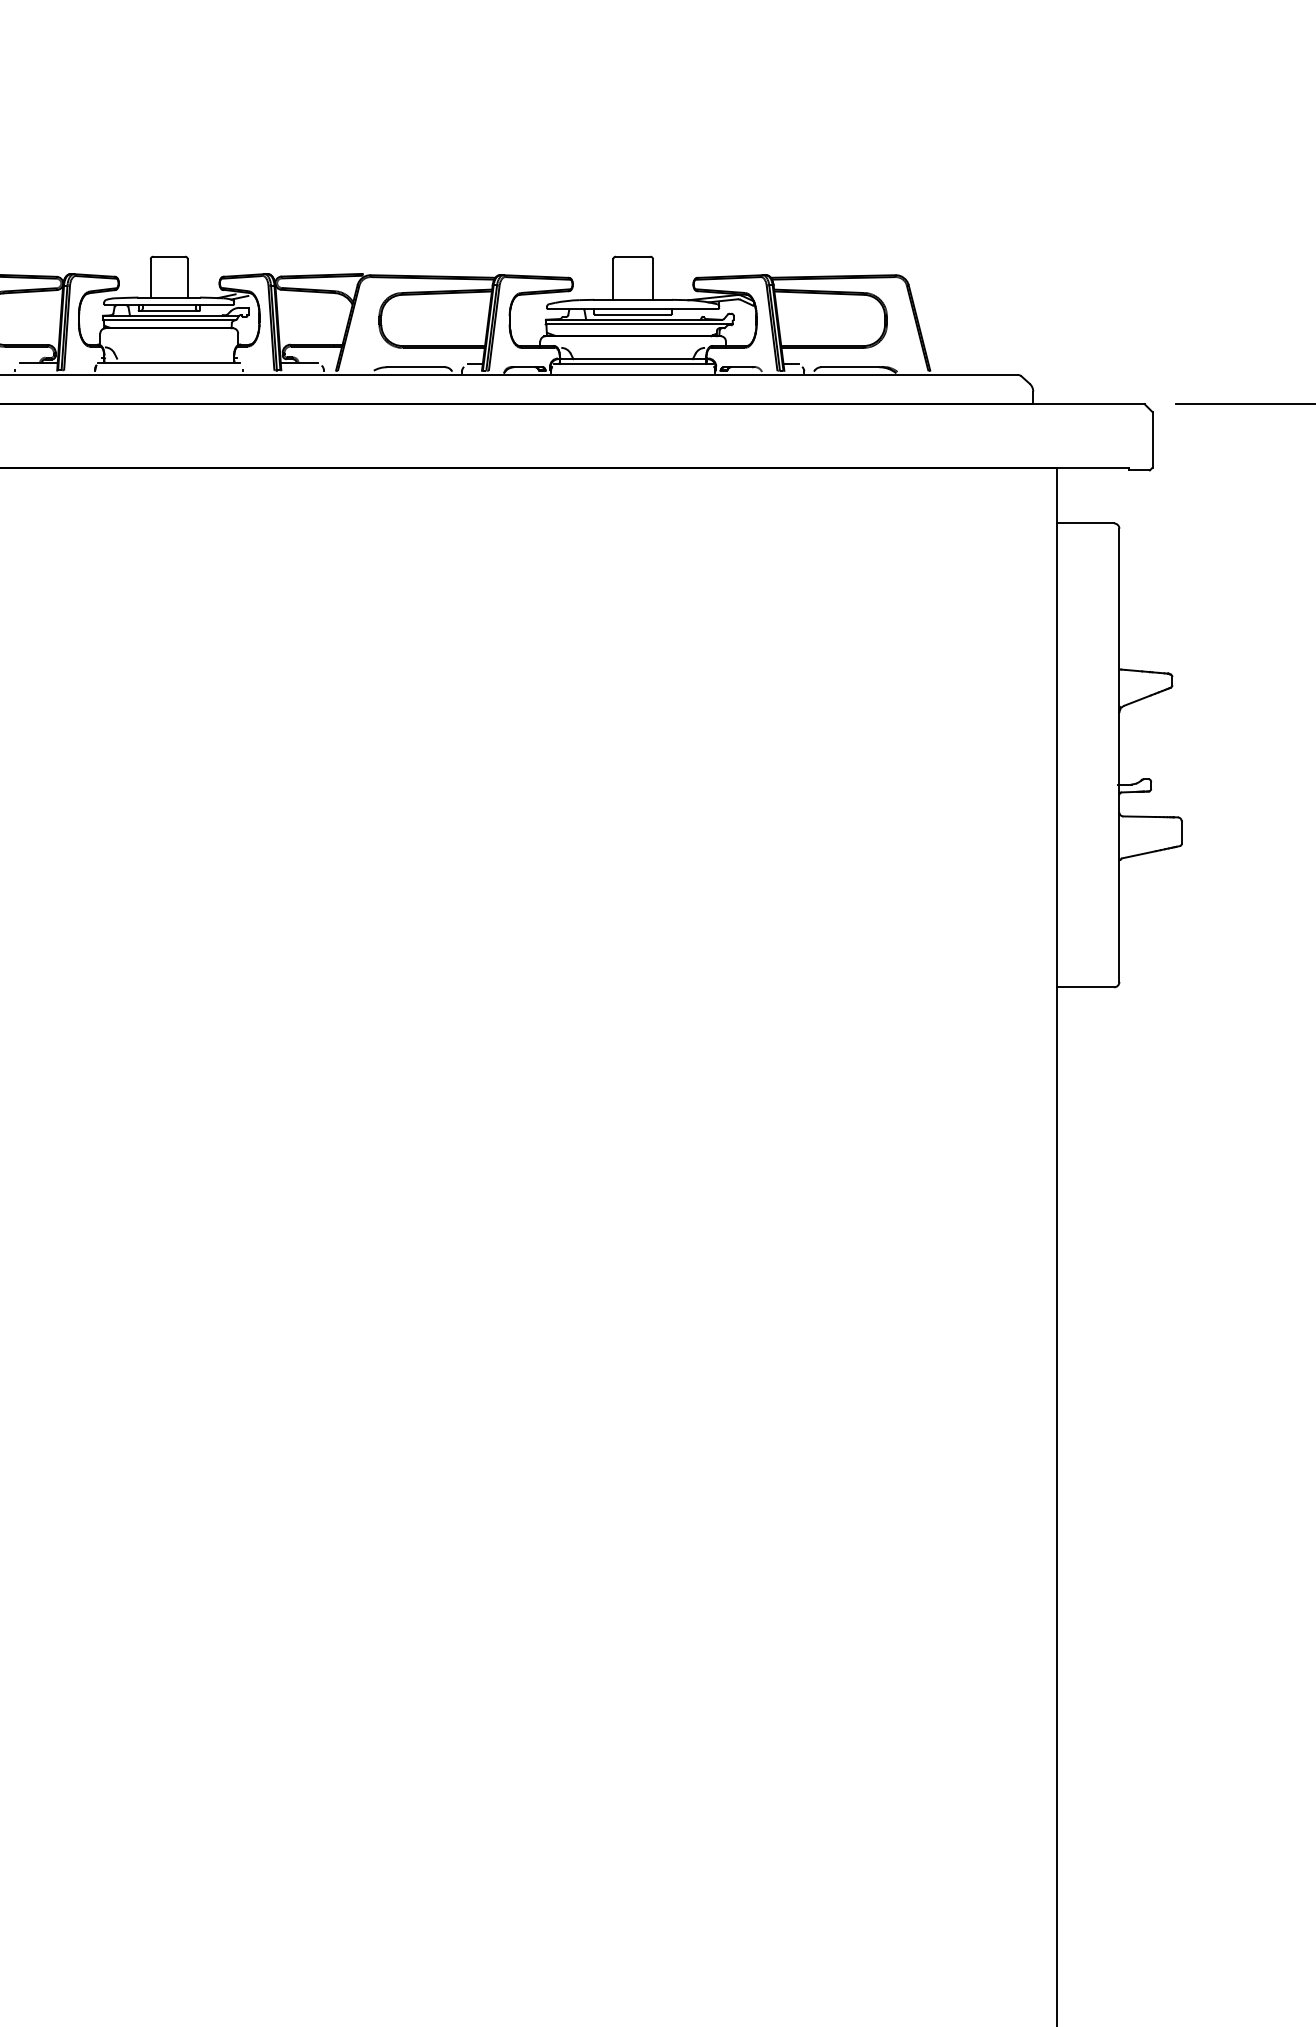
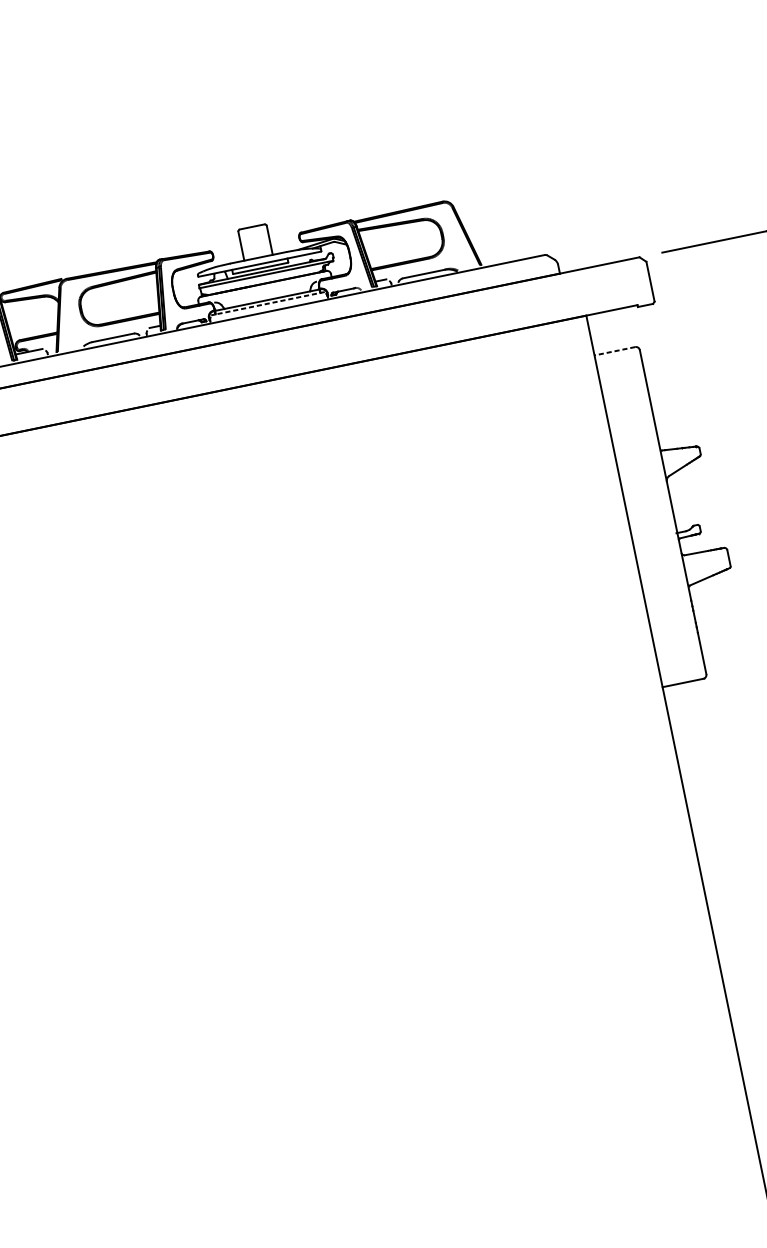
line: (632, 364) -> (267, 304), solid -> dashed
line: (1085, 523) -> (614, 351), solid -> dashed

